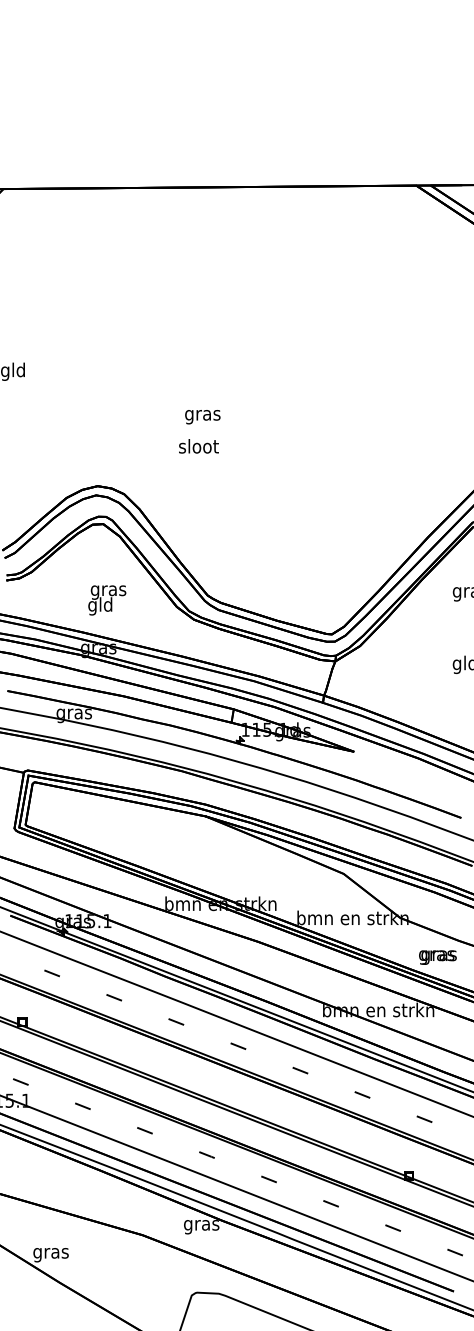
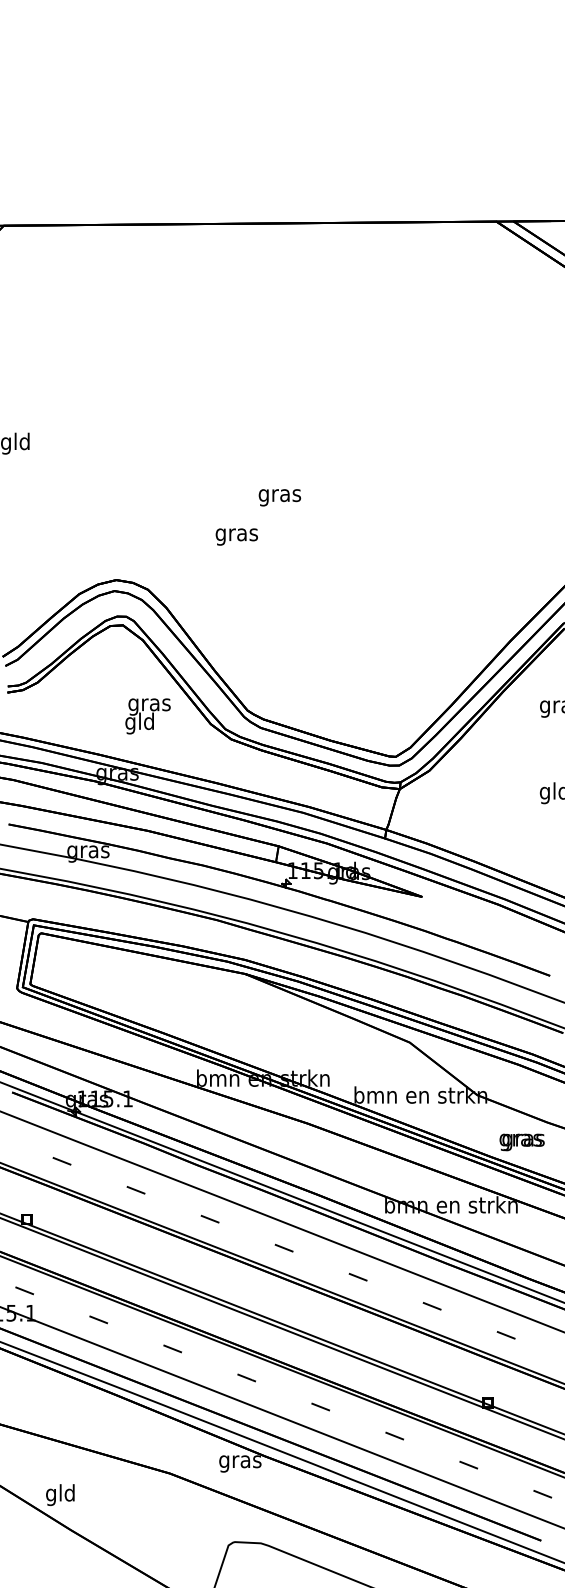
text: (202, 417) -> (279, 498), moved
text: (198, 448) -> (236, 535), sloot -> gras
text: (107, 600) -> (148, 716), moved
text: (50, 1253) -> (60, 1495), gras -> gld

